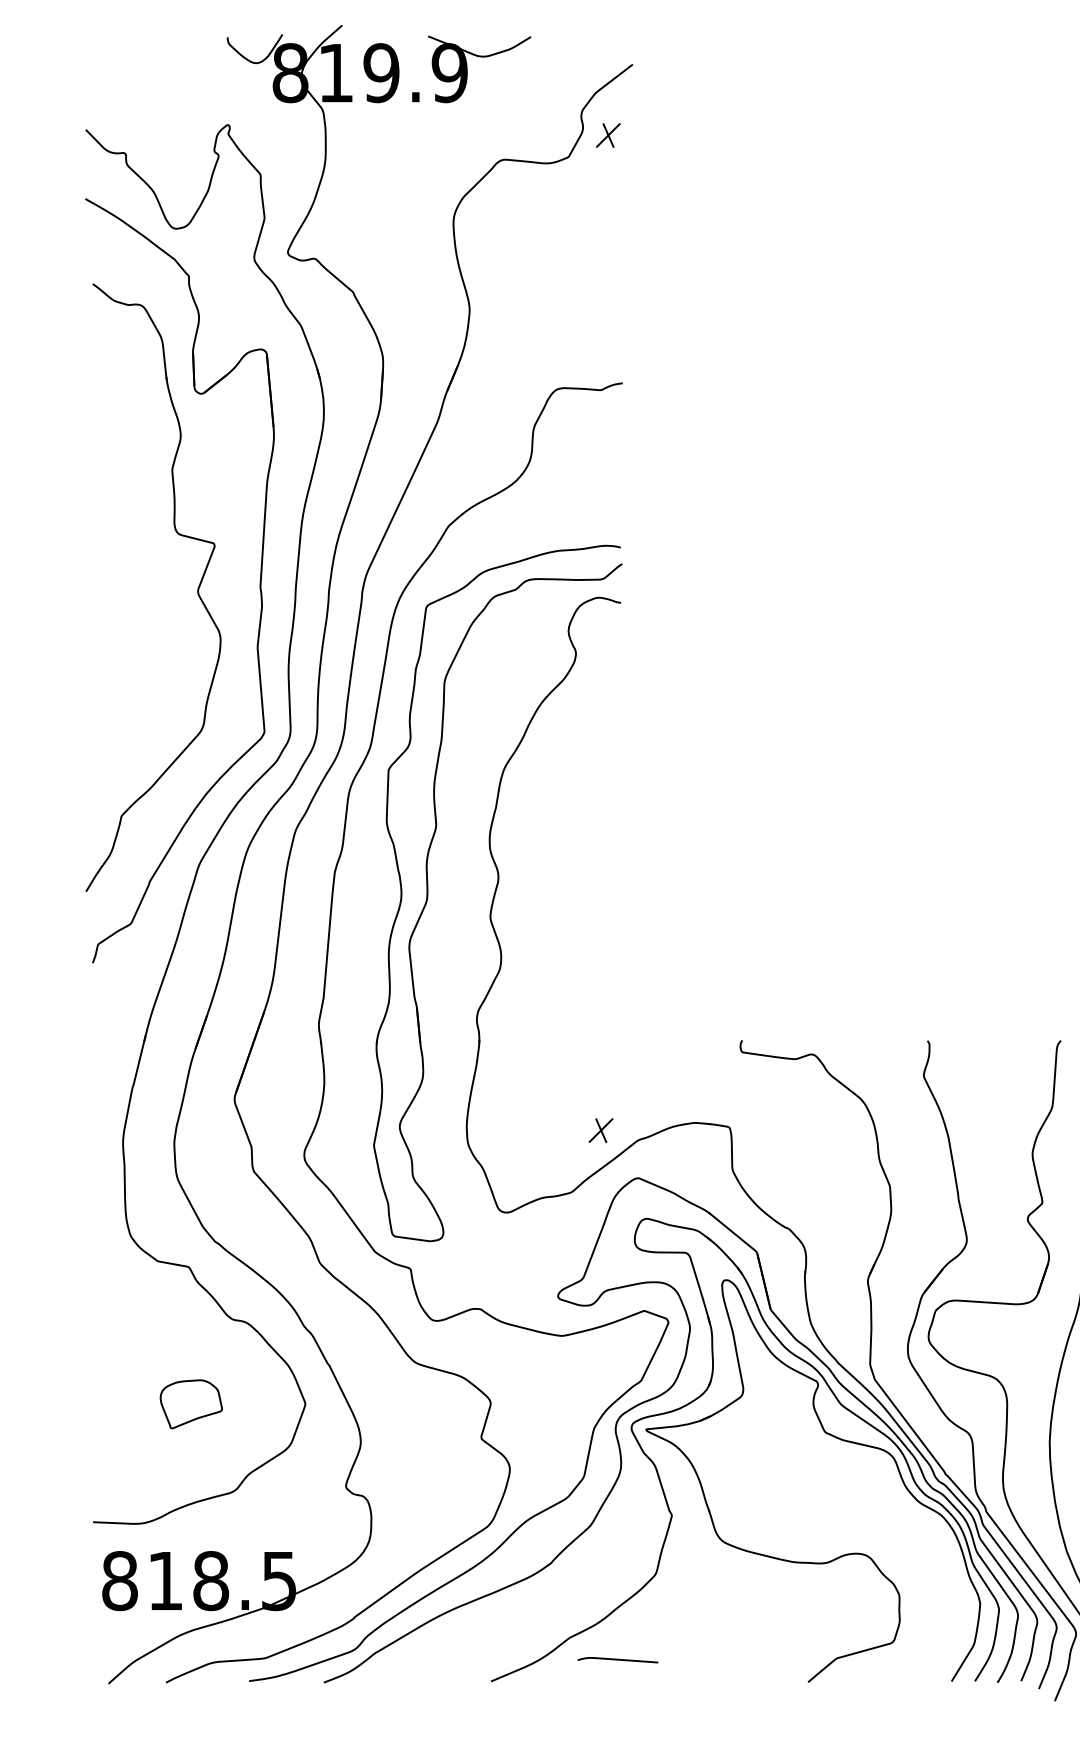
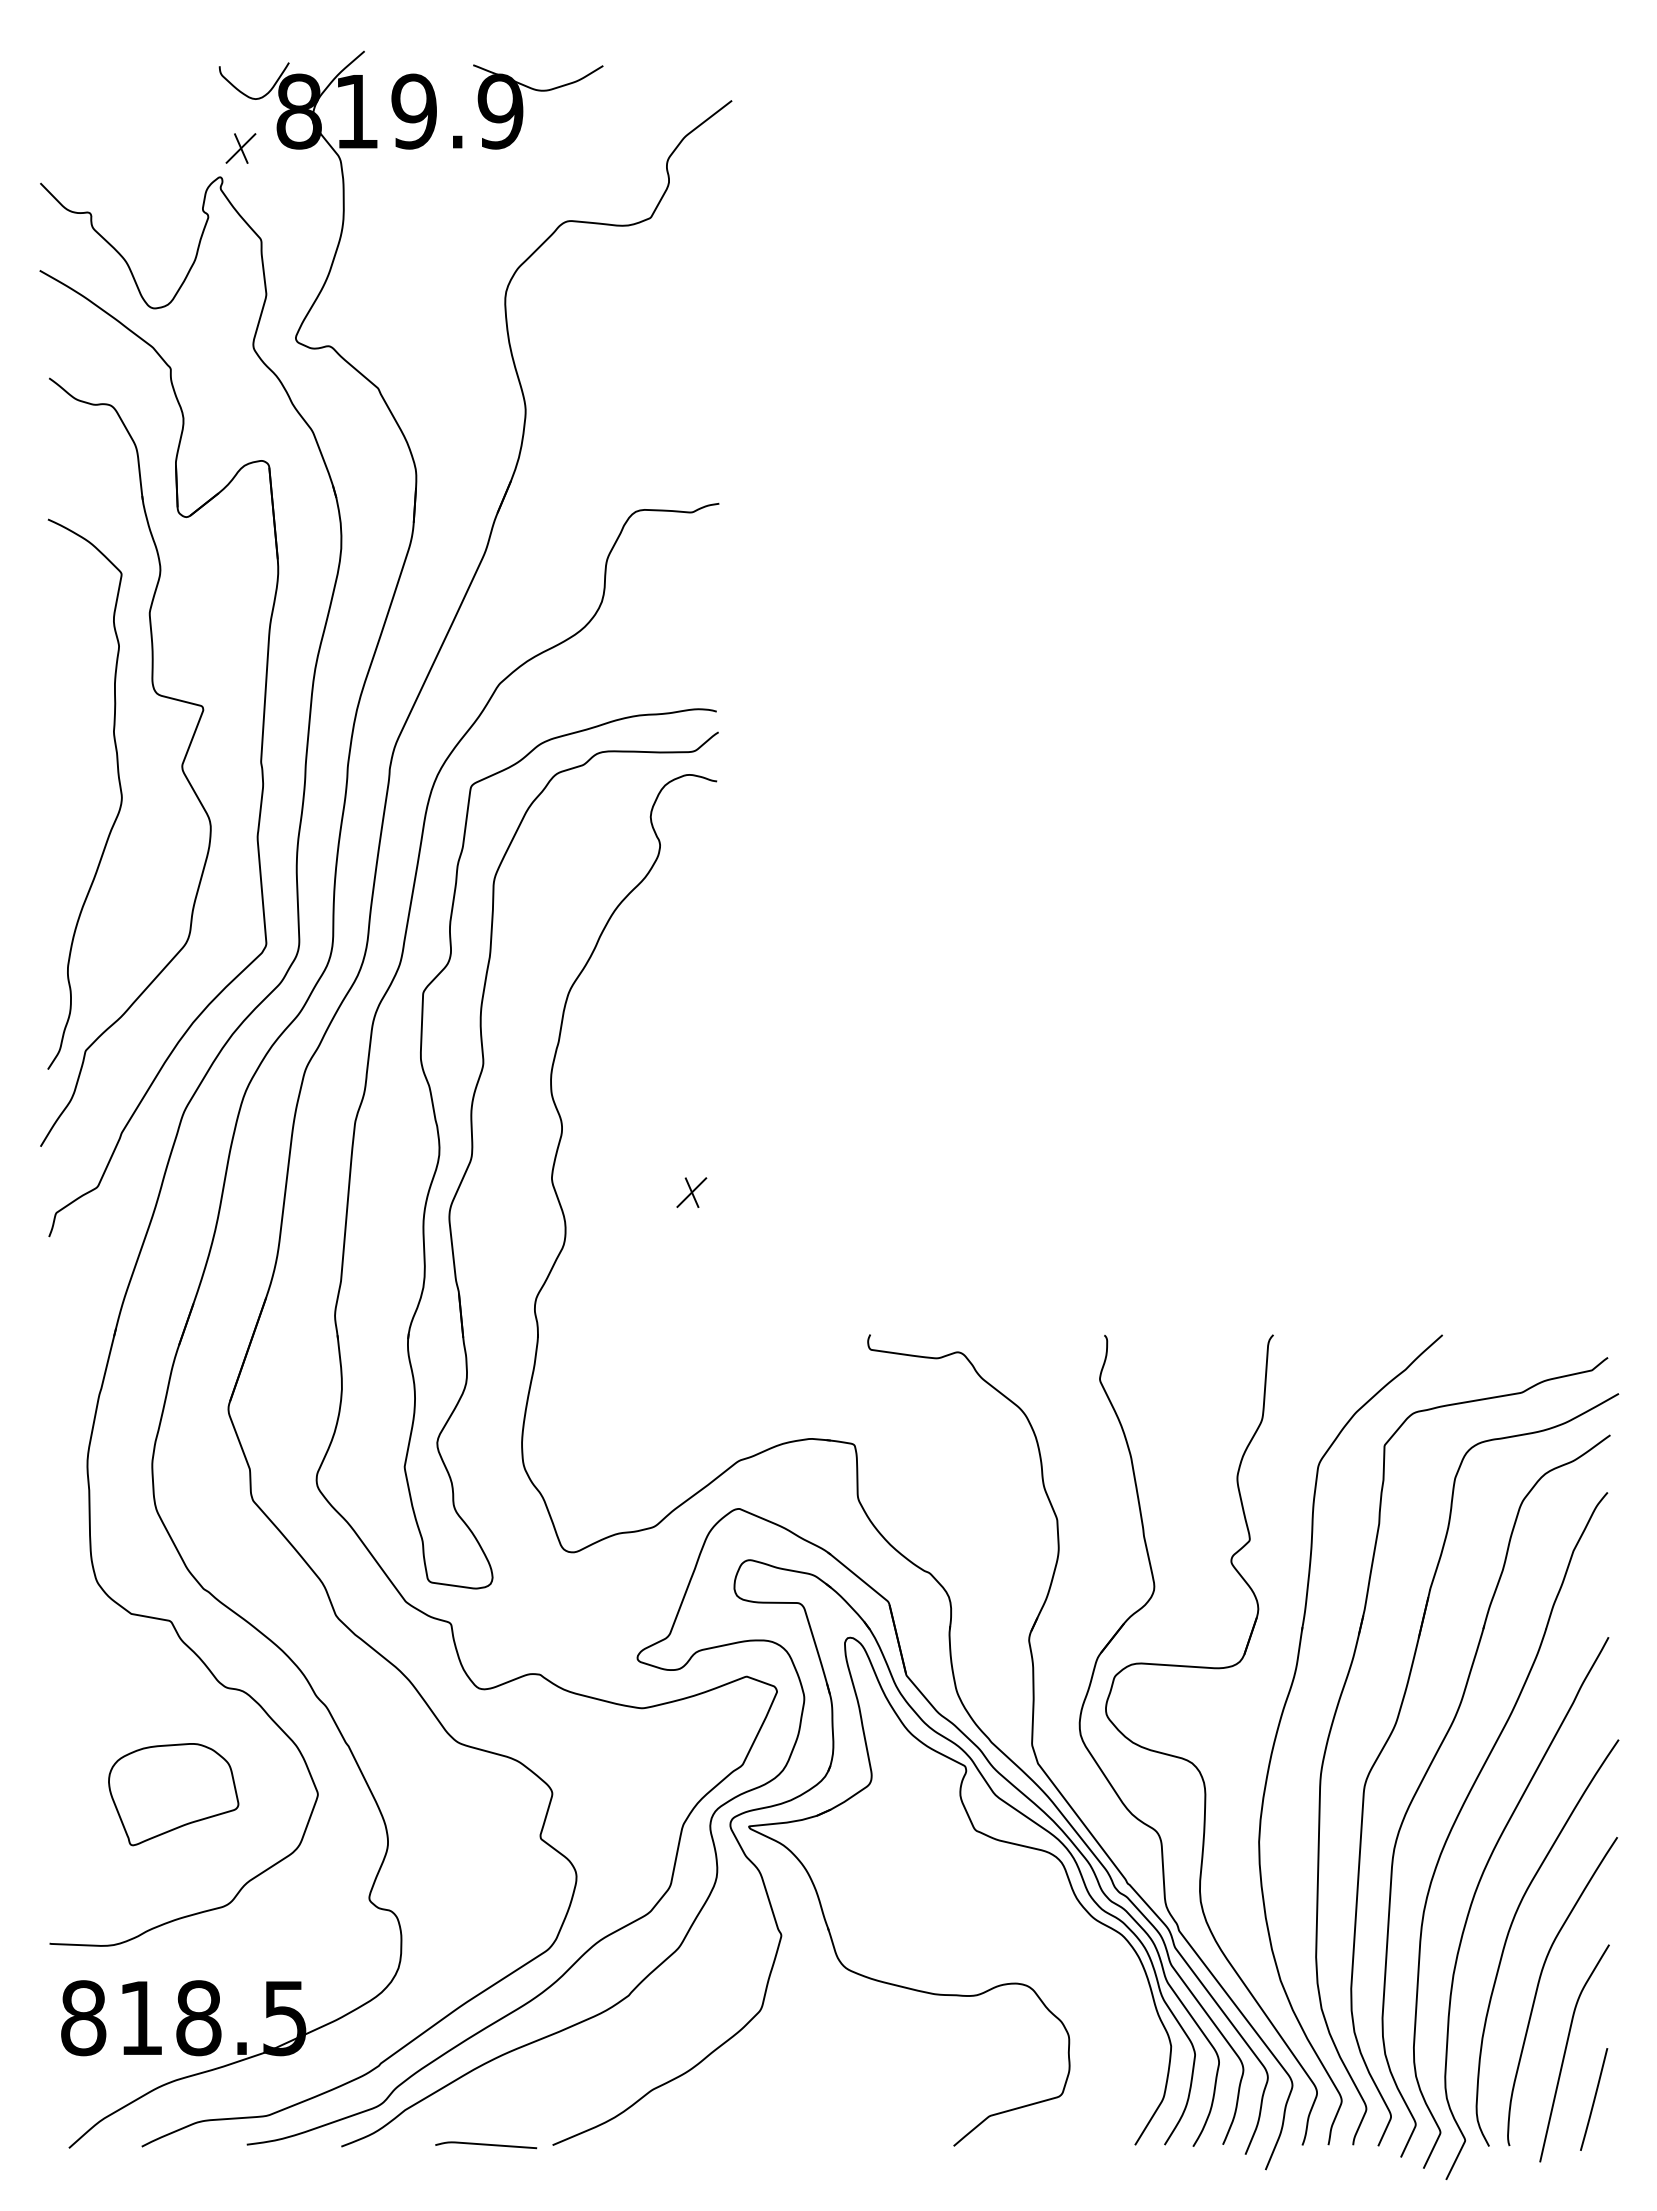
part: (607, 135) -> (240, 148), moved
curve: (148, 608) -> (119, 788), added
part: (600, 1130) -> (691, 1192), moved
part: (191, 1404) -> (173, 1794), size x1.67
curve: (618, 1660) -> (486, 2145), moved

